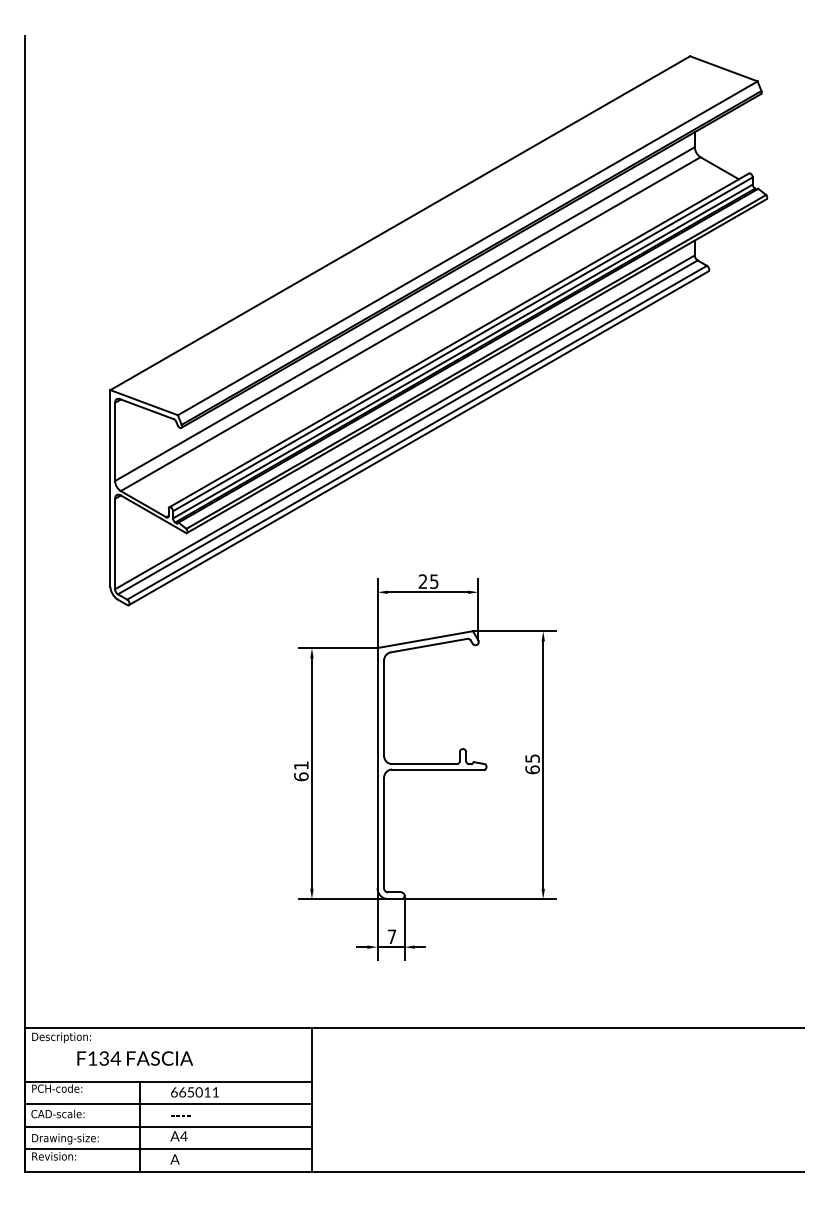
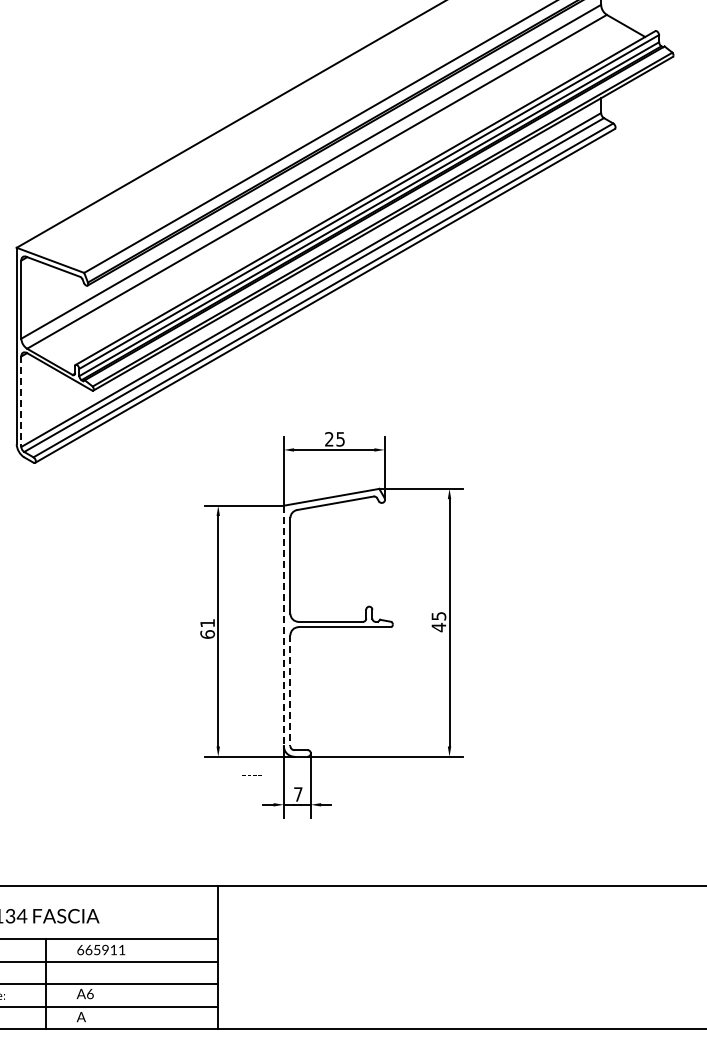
line: (115, 544) -> (21, 402), solid -> dashed
line: (377, 768) -> (283, 626), solid -> dashed
text: (532, 769) -> (438, 627), 65 -> 45
line: (384, 833) -> (290, 691), solid -> dashed
text: (198, 1092) -> (104, 950), 665011 -> 665911
text: (180, 1115) -> (251, 775), moved
text: (183, 1136) -> (89, 994), A4 -> A6

